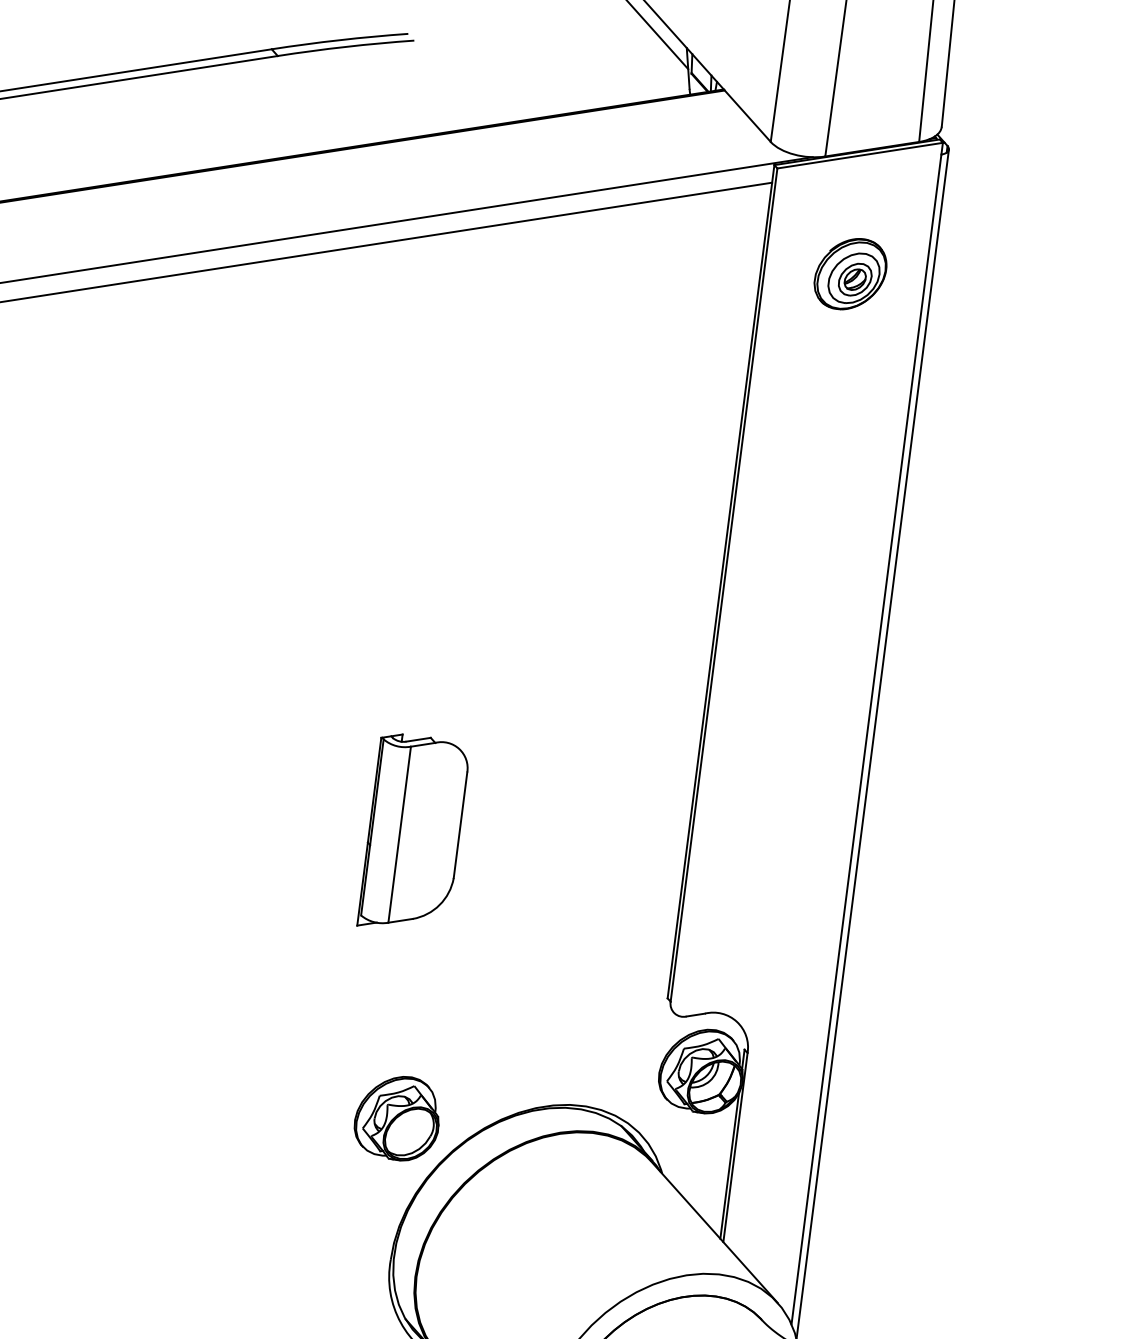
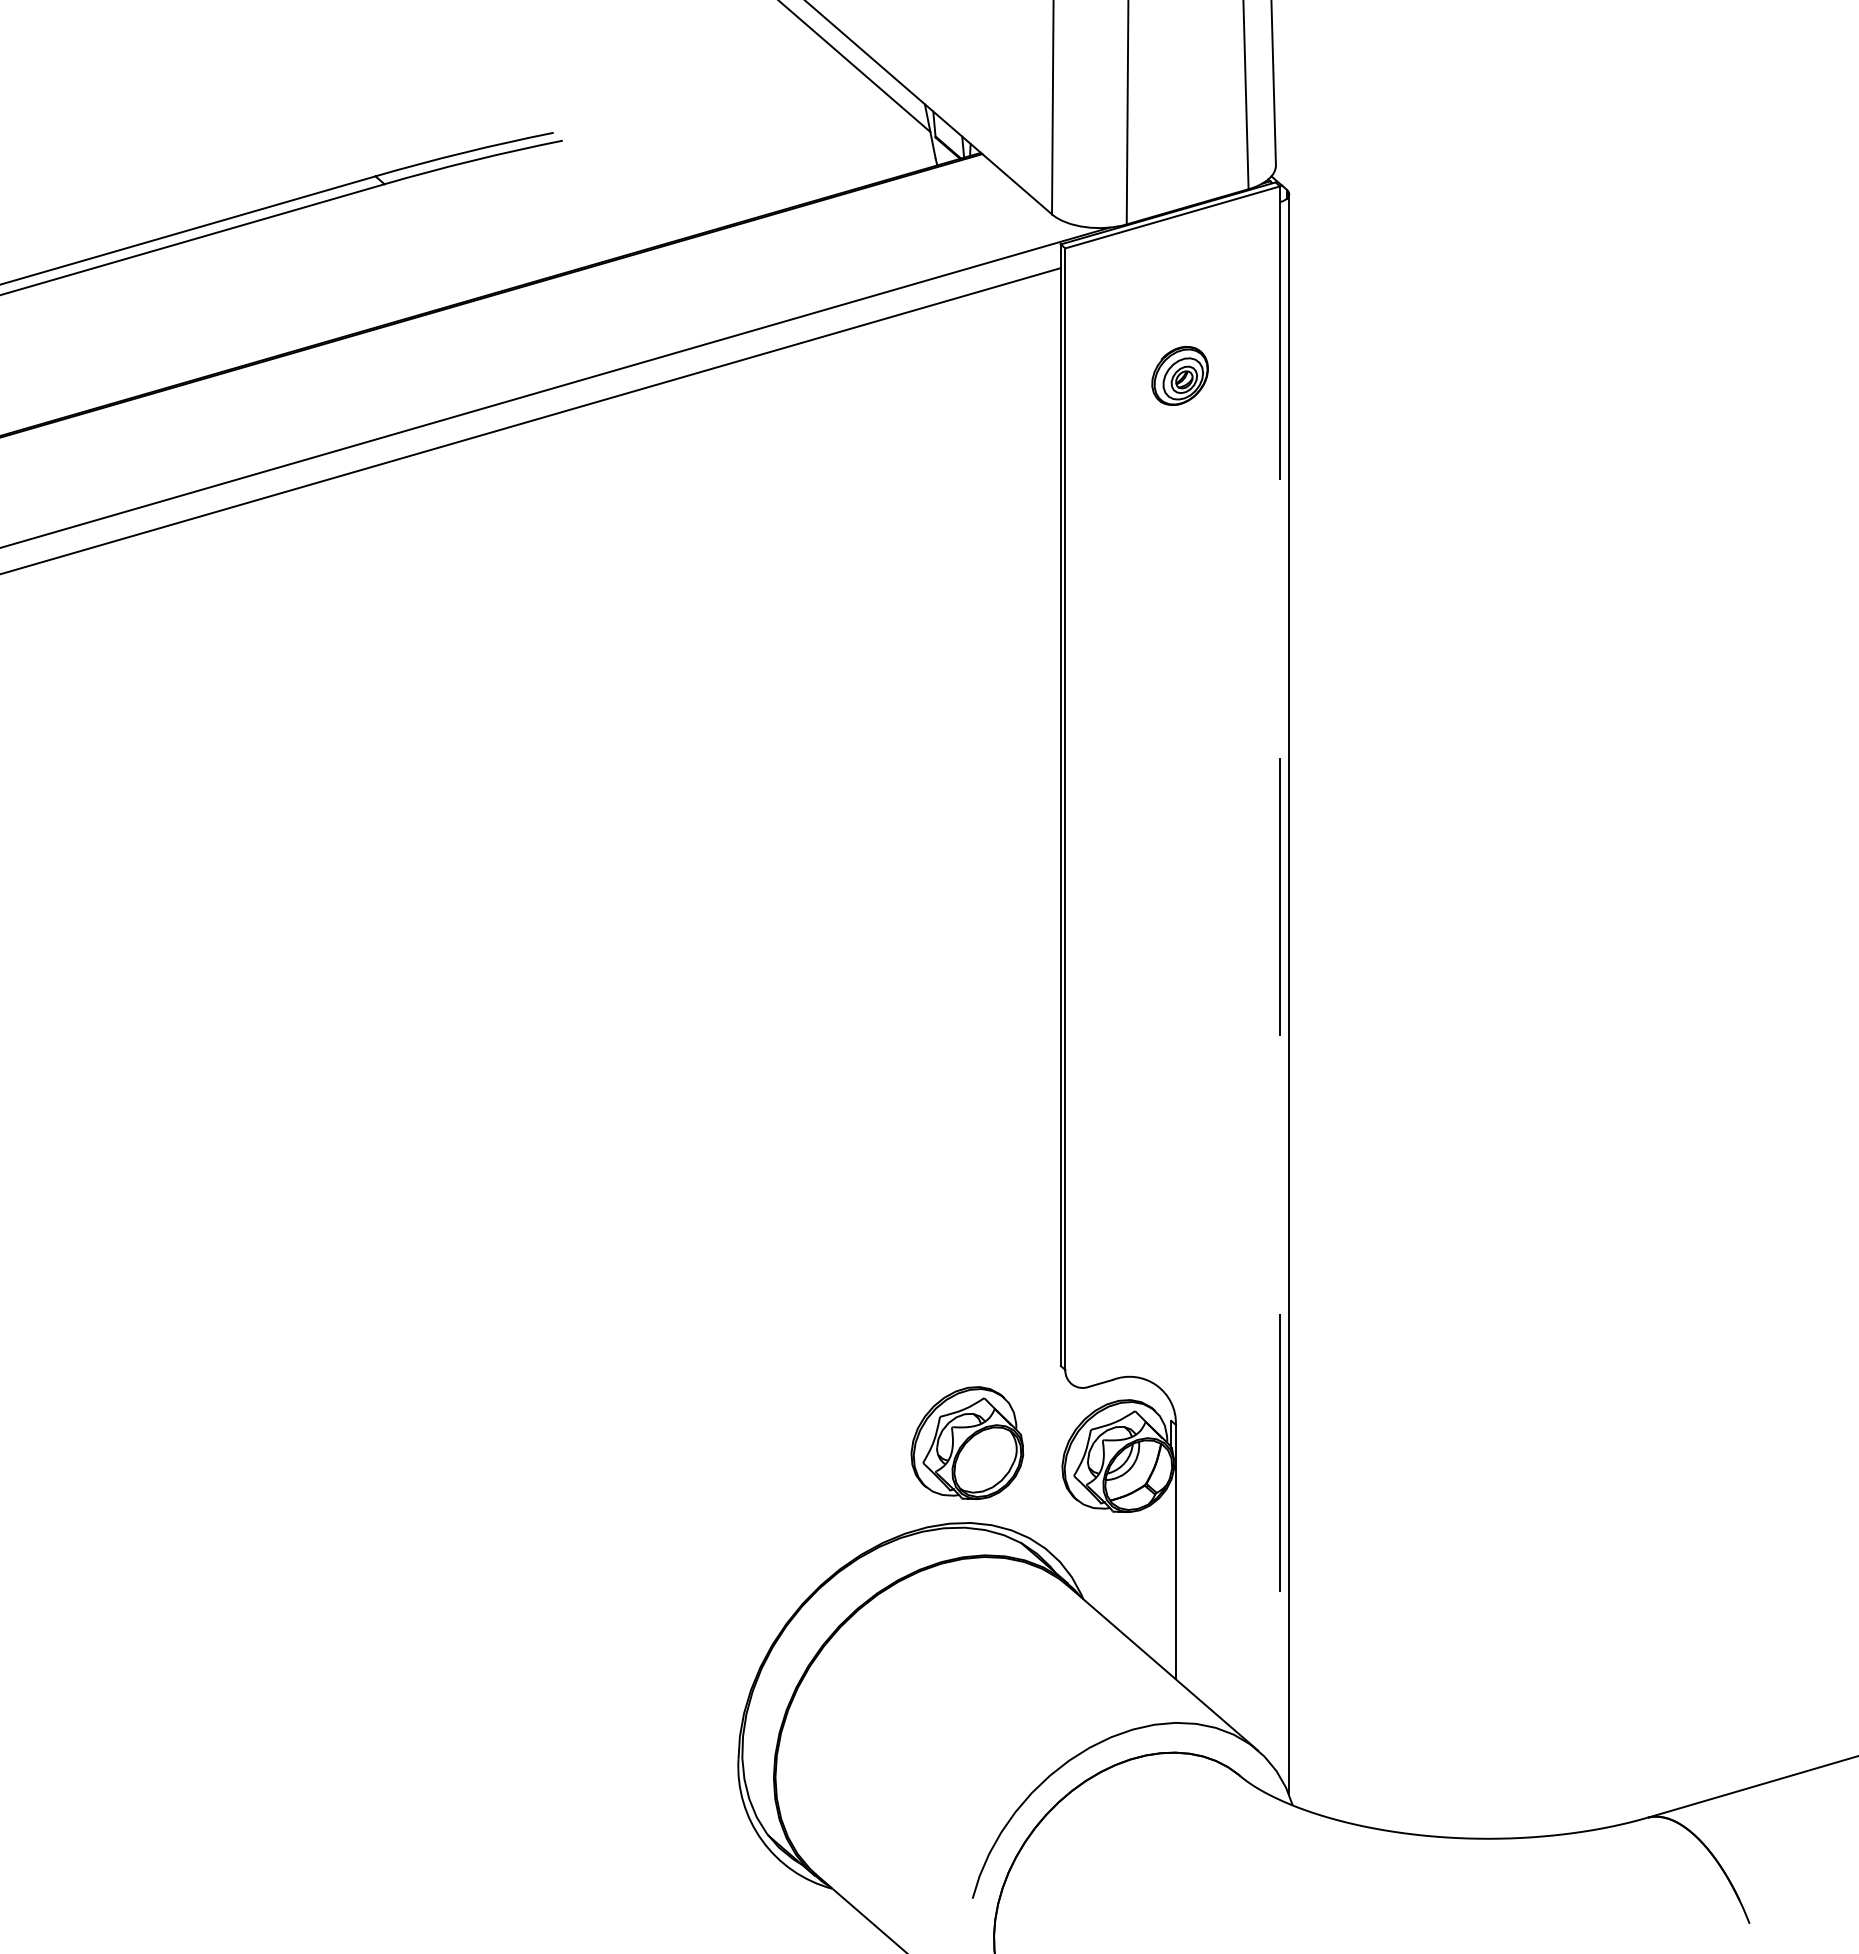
part: (850, 273) -> (1179, 375), size x0.6
line: (866, 739) -> (1280, 989), solid -> dashed
part: (413, 834) -> (696, 1191), removed
part: (397, 1117) -> (967, 1442), moved
line: (729, 1166) -> (1171, 1577), removed

